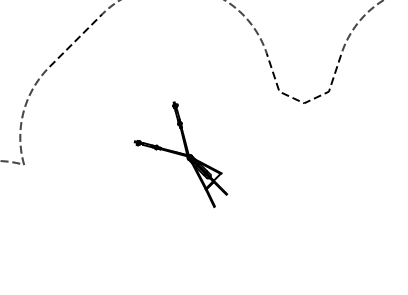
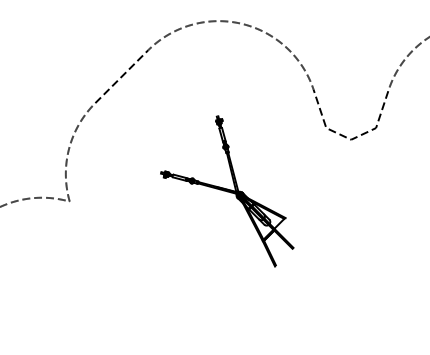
part: (181, 154) -> (227, 191), size x1.43

